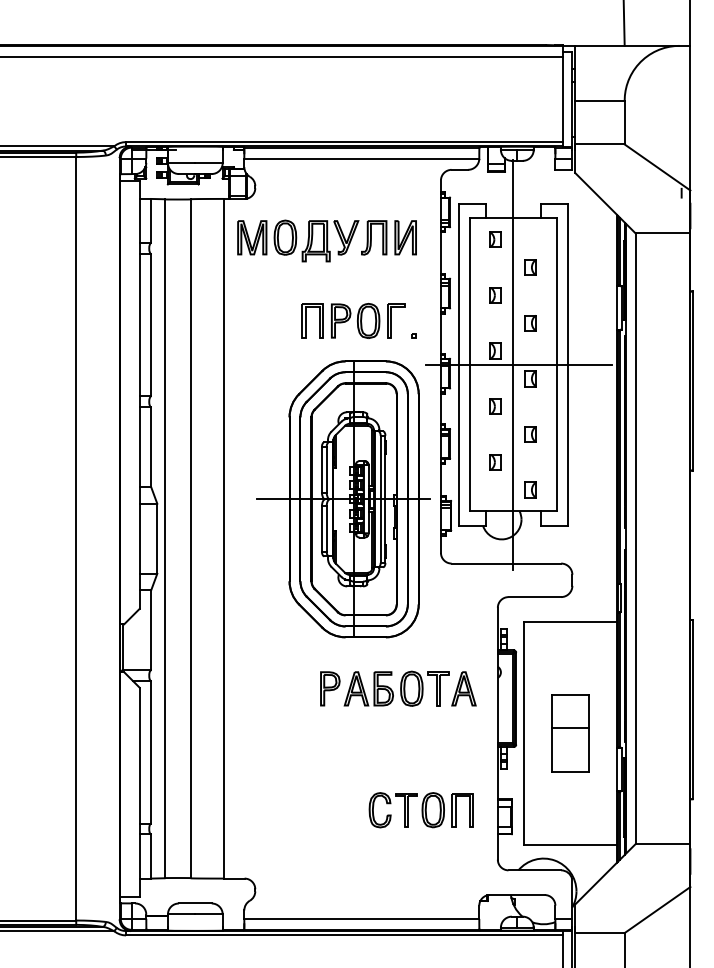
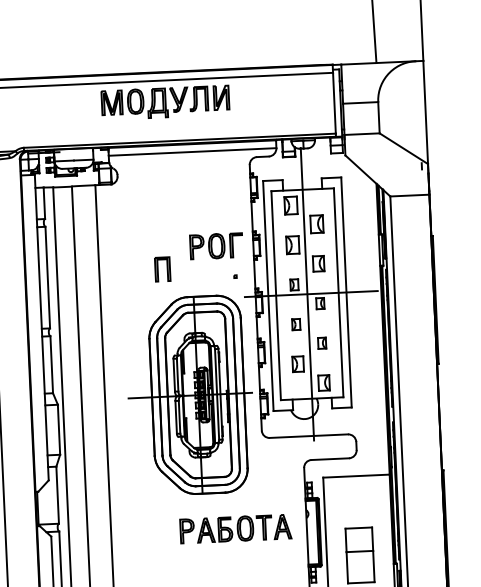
part: (495, 239) -> (290, 205), size x1.6
part: (326, 240) -> (165, 102), moved
part: (530, 267) -> (316, 224), size x1.6
part: (495, 295) -> (292, 245), size x1.6
part: (368, 320) -> (216, 245), moved
part: (530, 323) -> (318, 264), size x1.4
part: (495, 462) -> (297, 364), size x1.4
part: (530, 489) -> (323, 382), size x1.4

